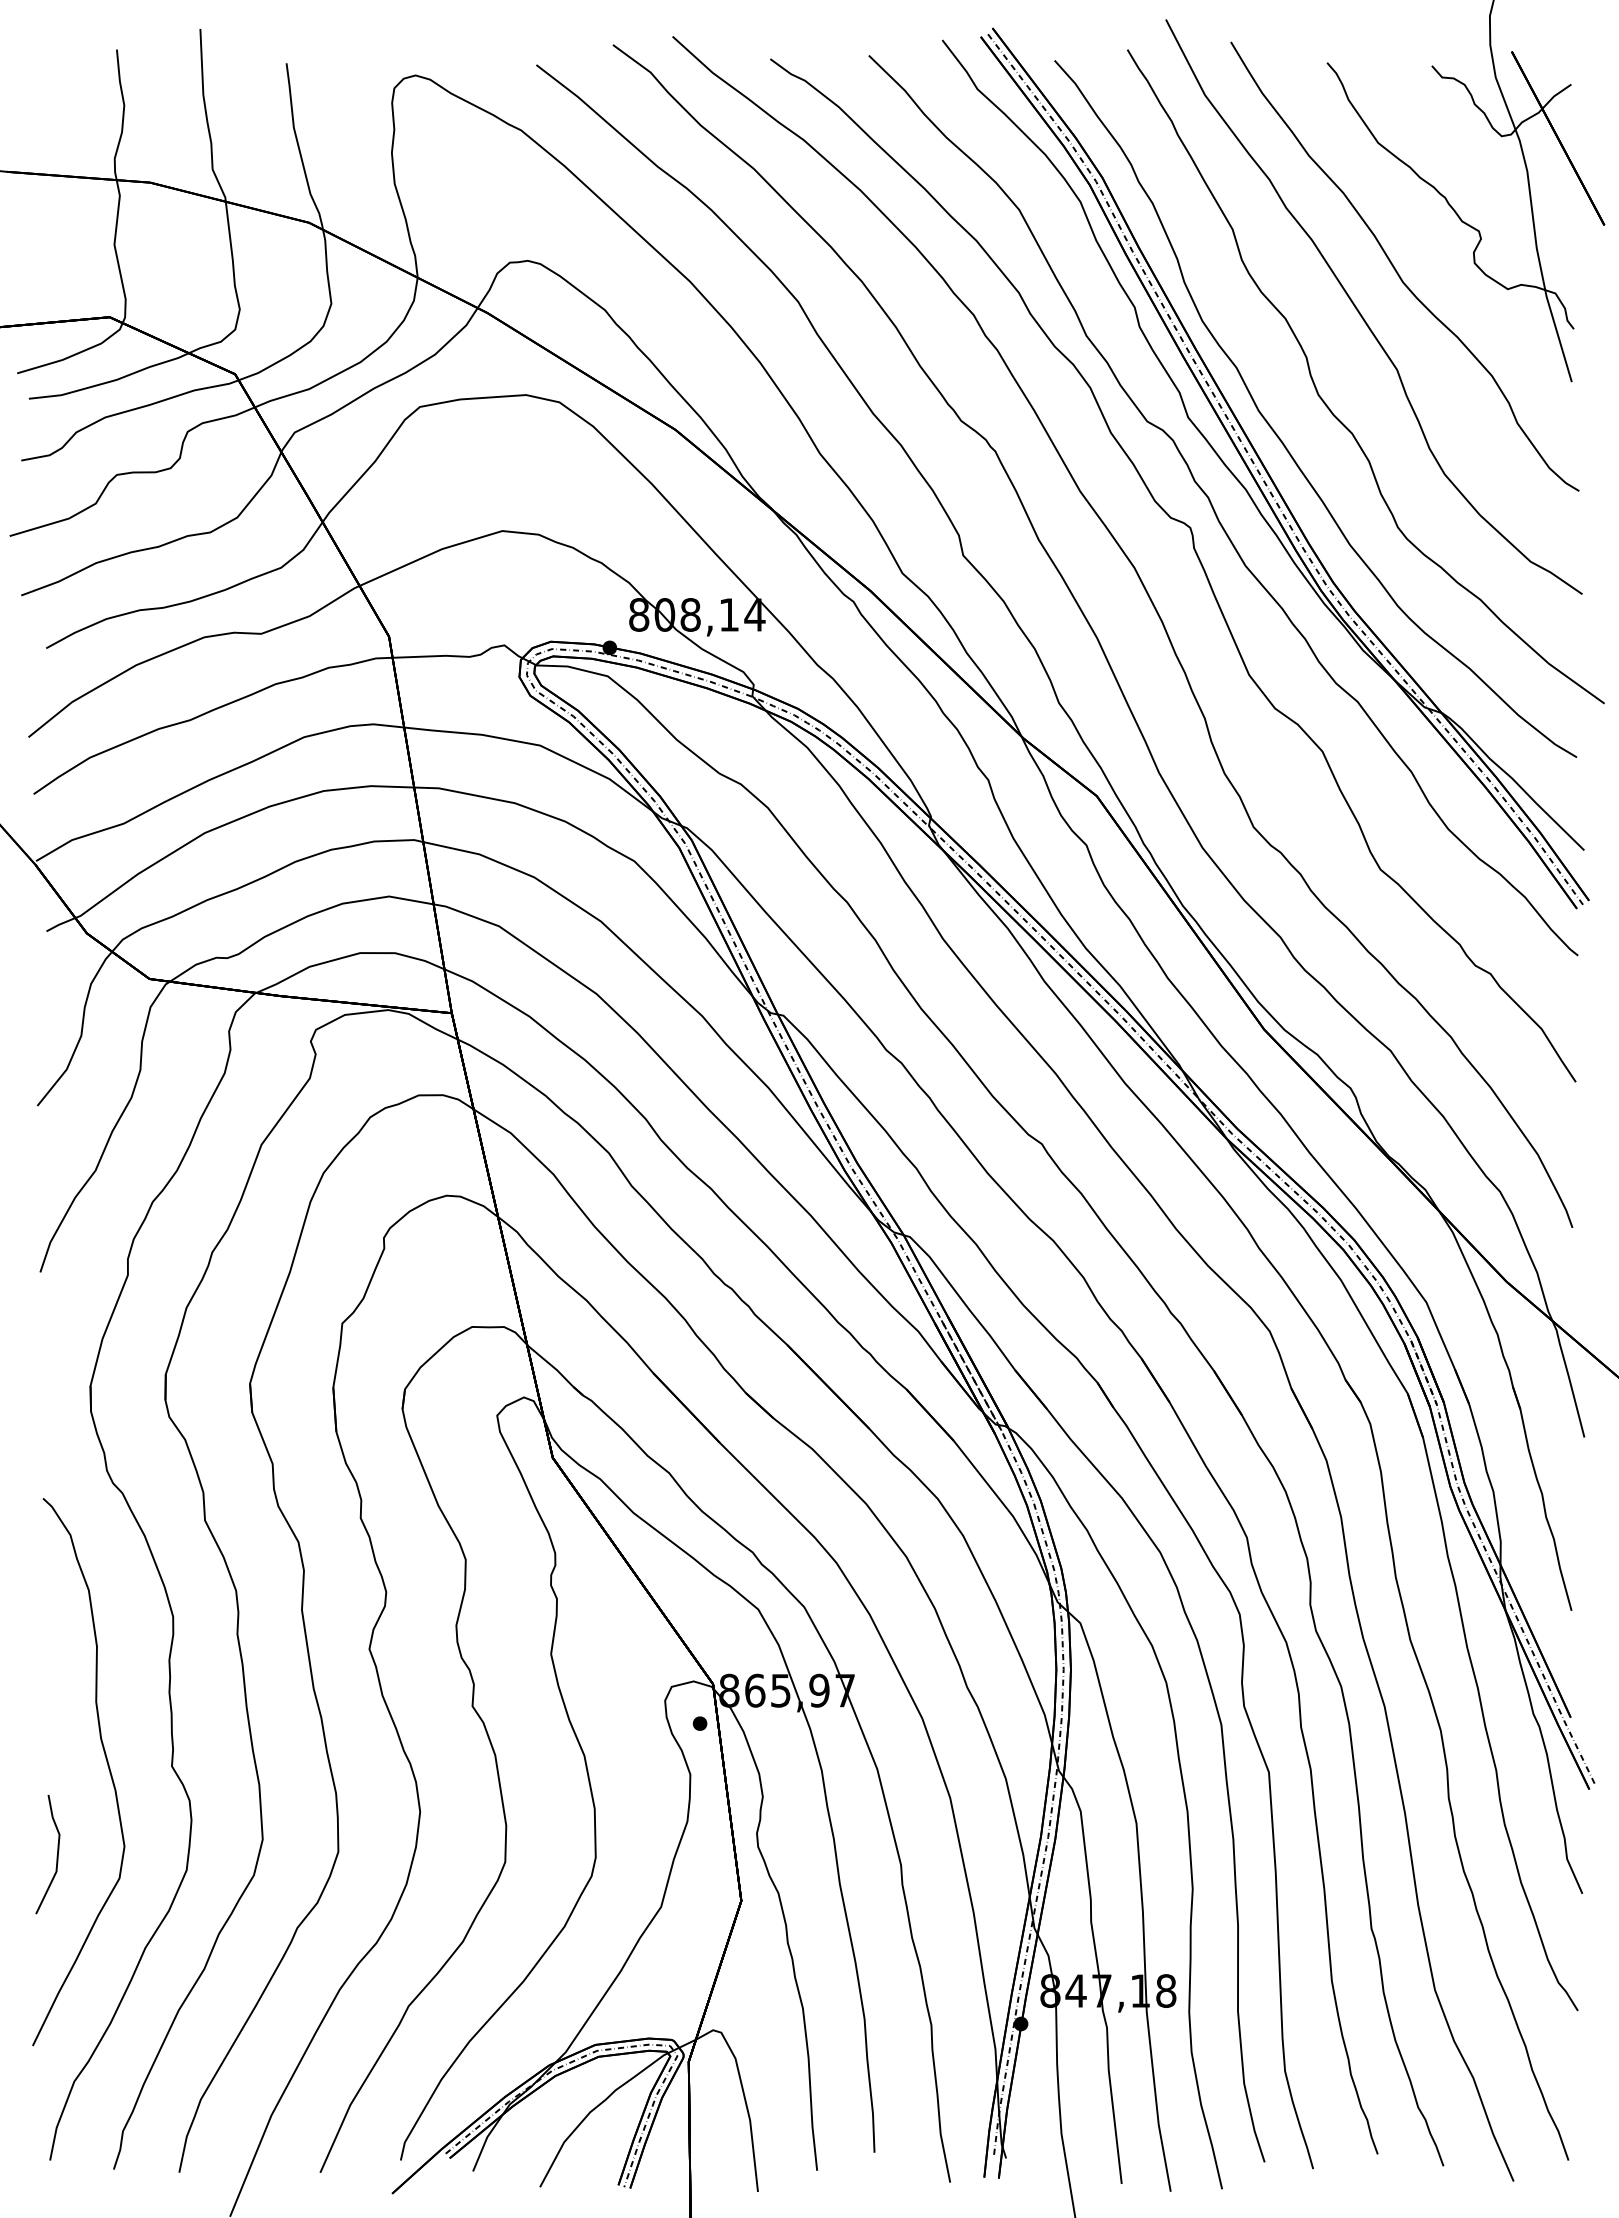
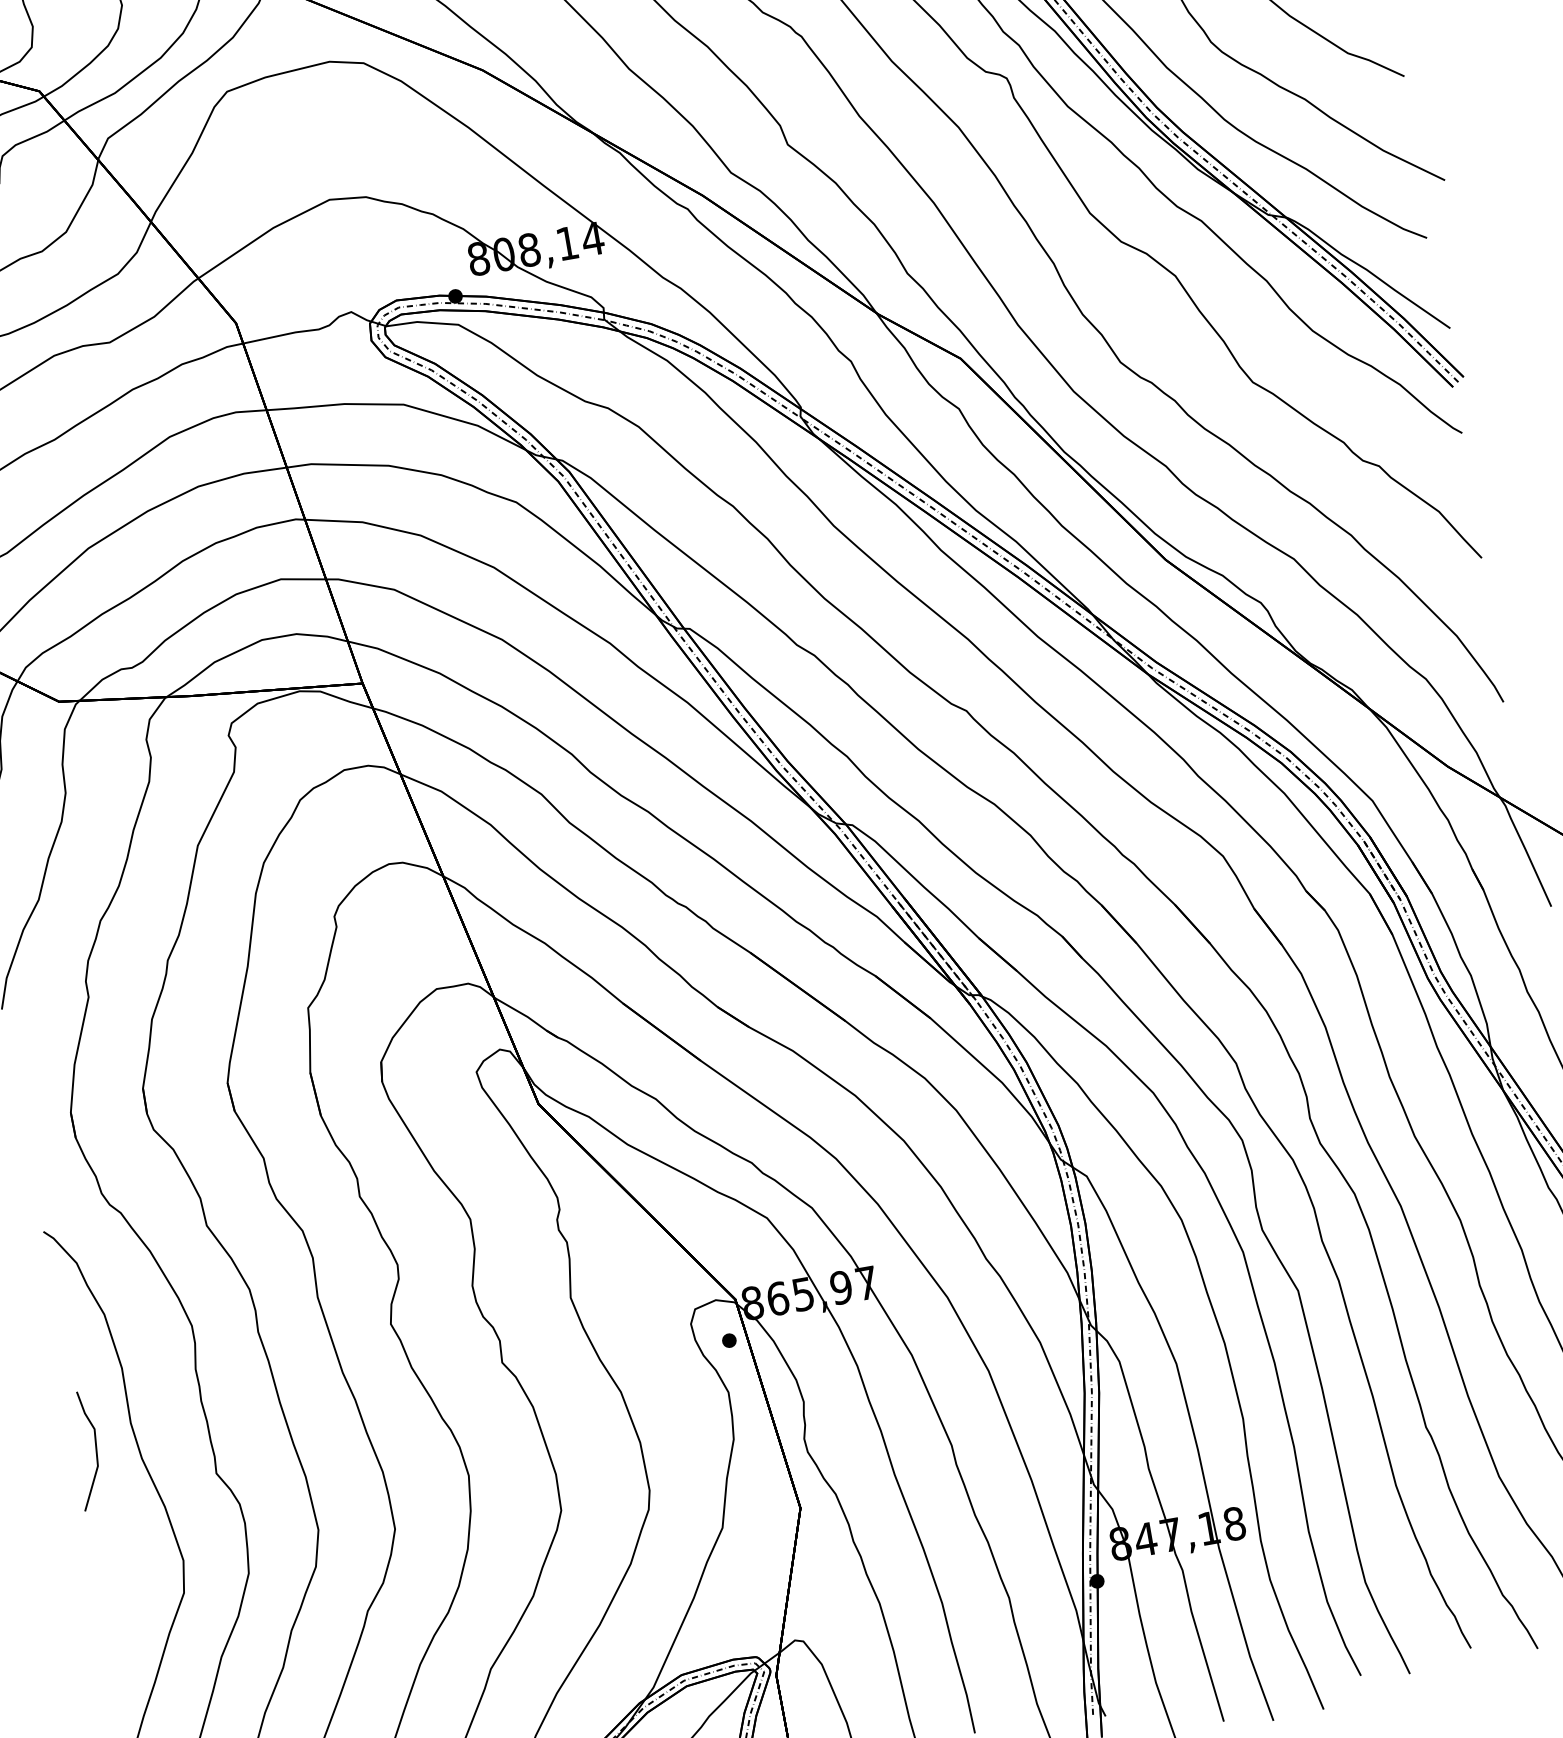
line: (56, 1855) -> (95, 1450), moved

